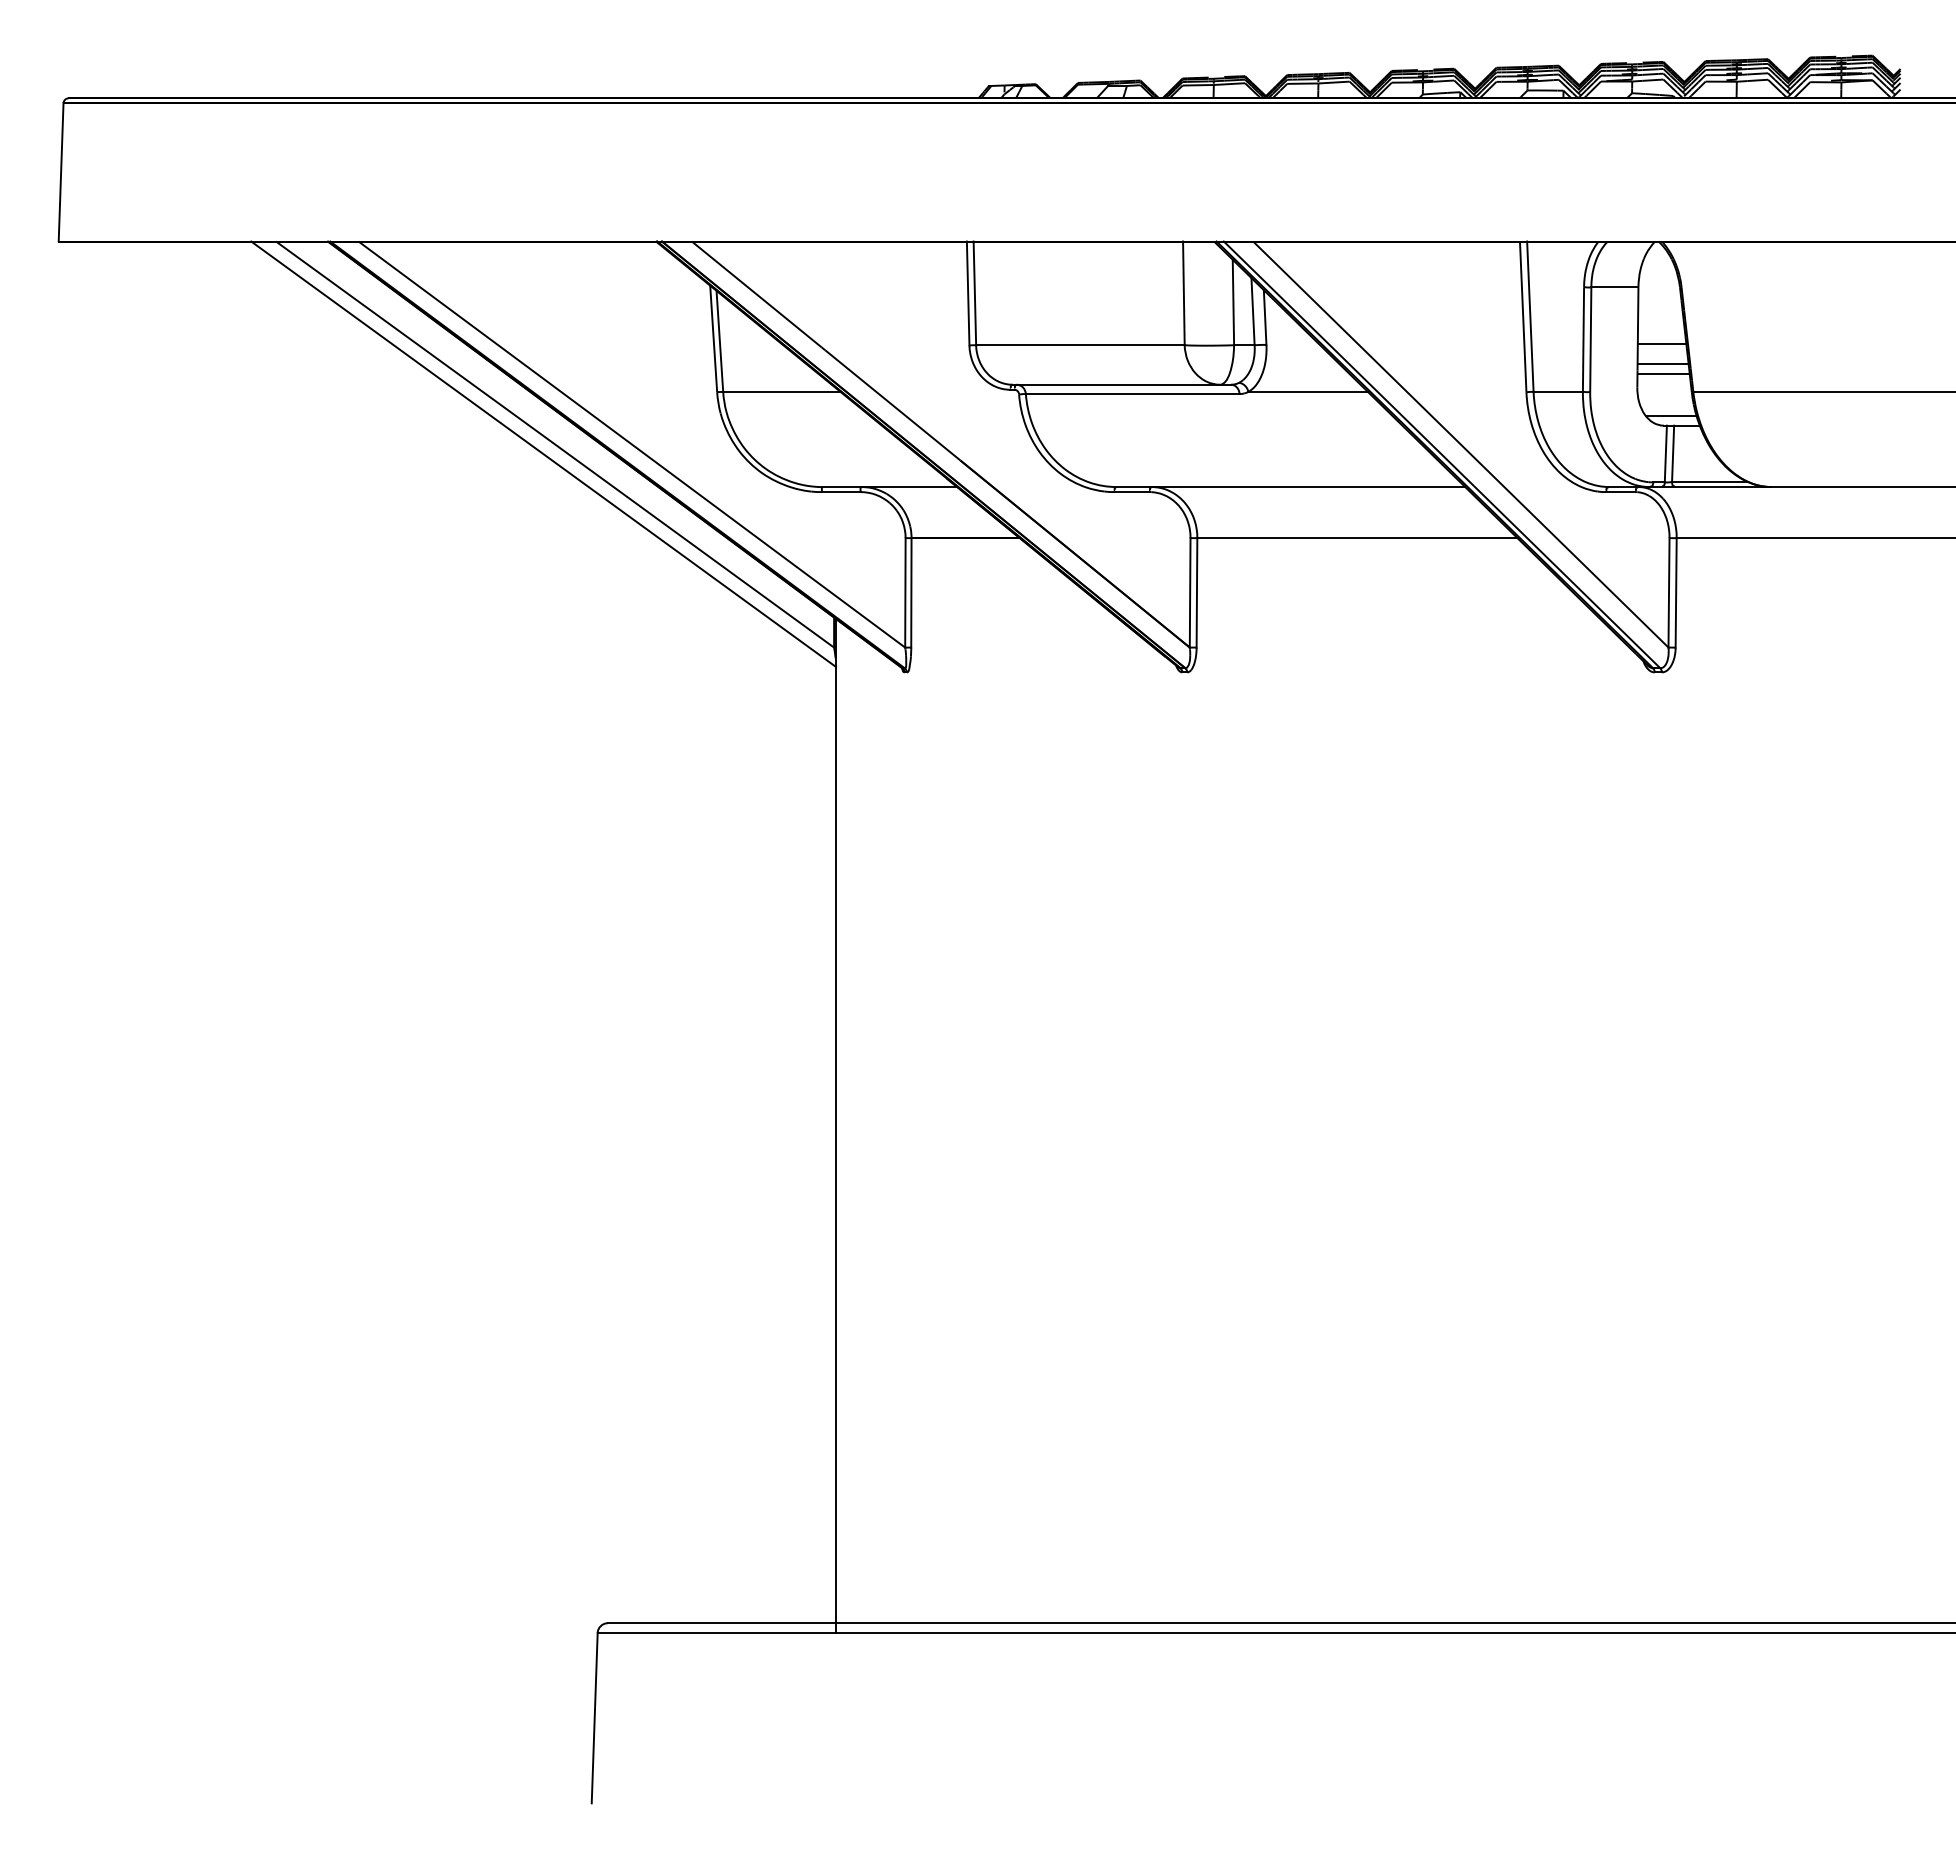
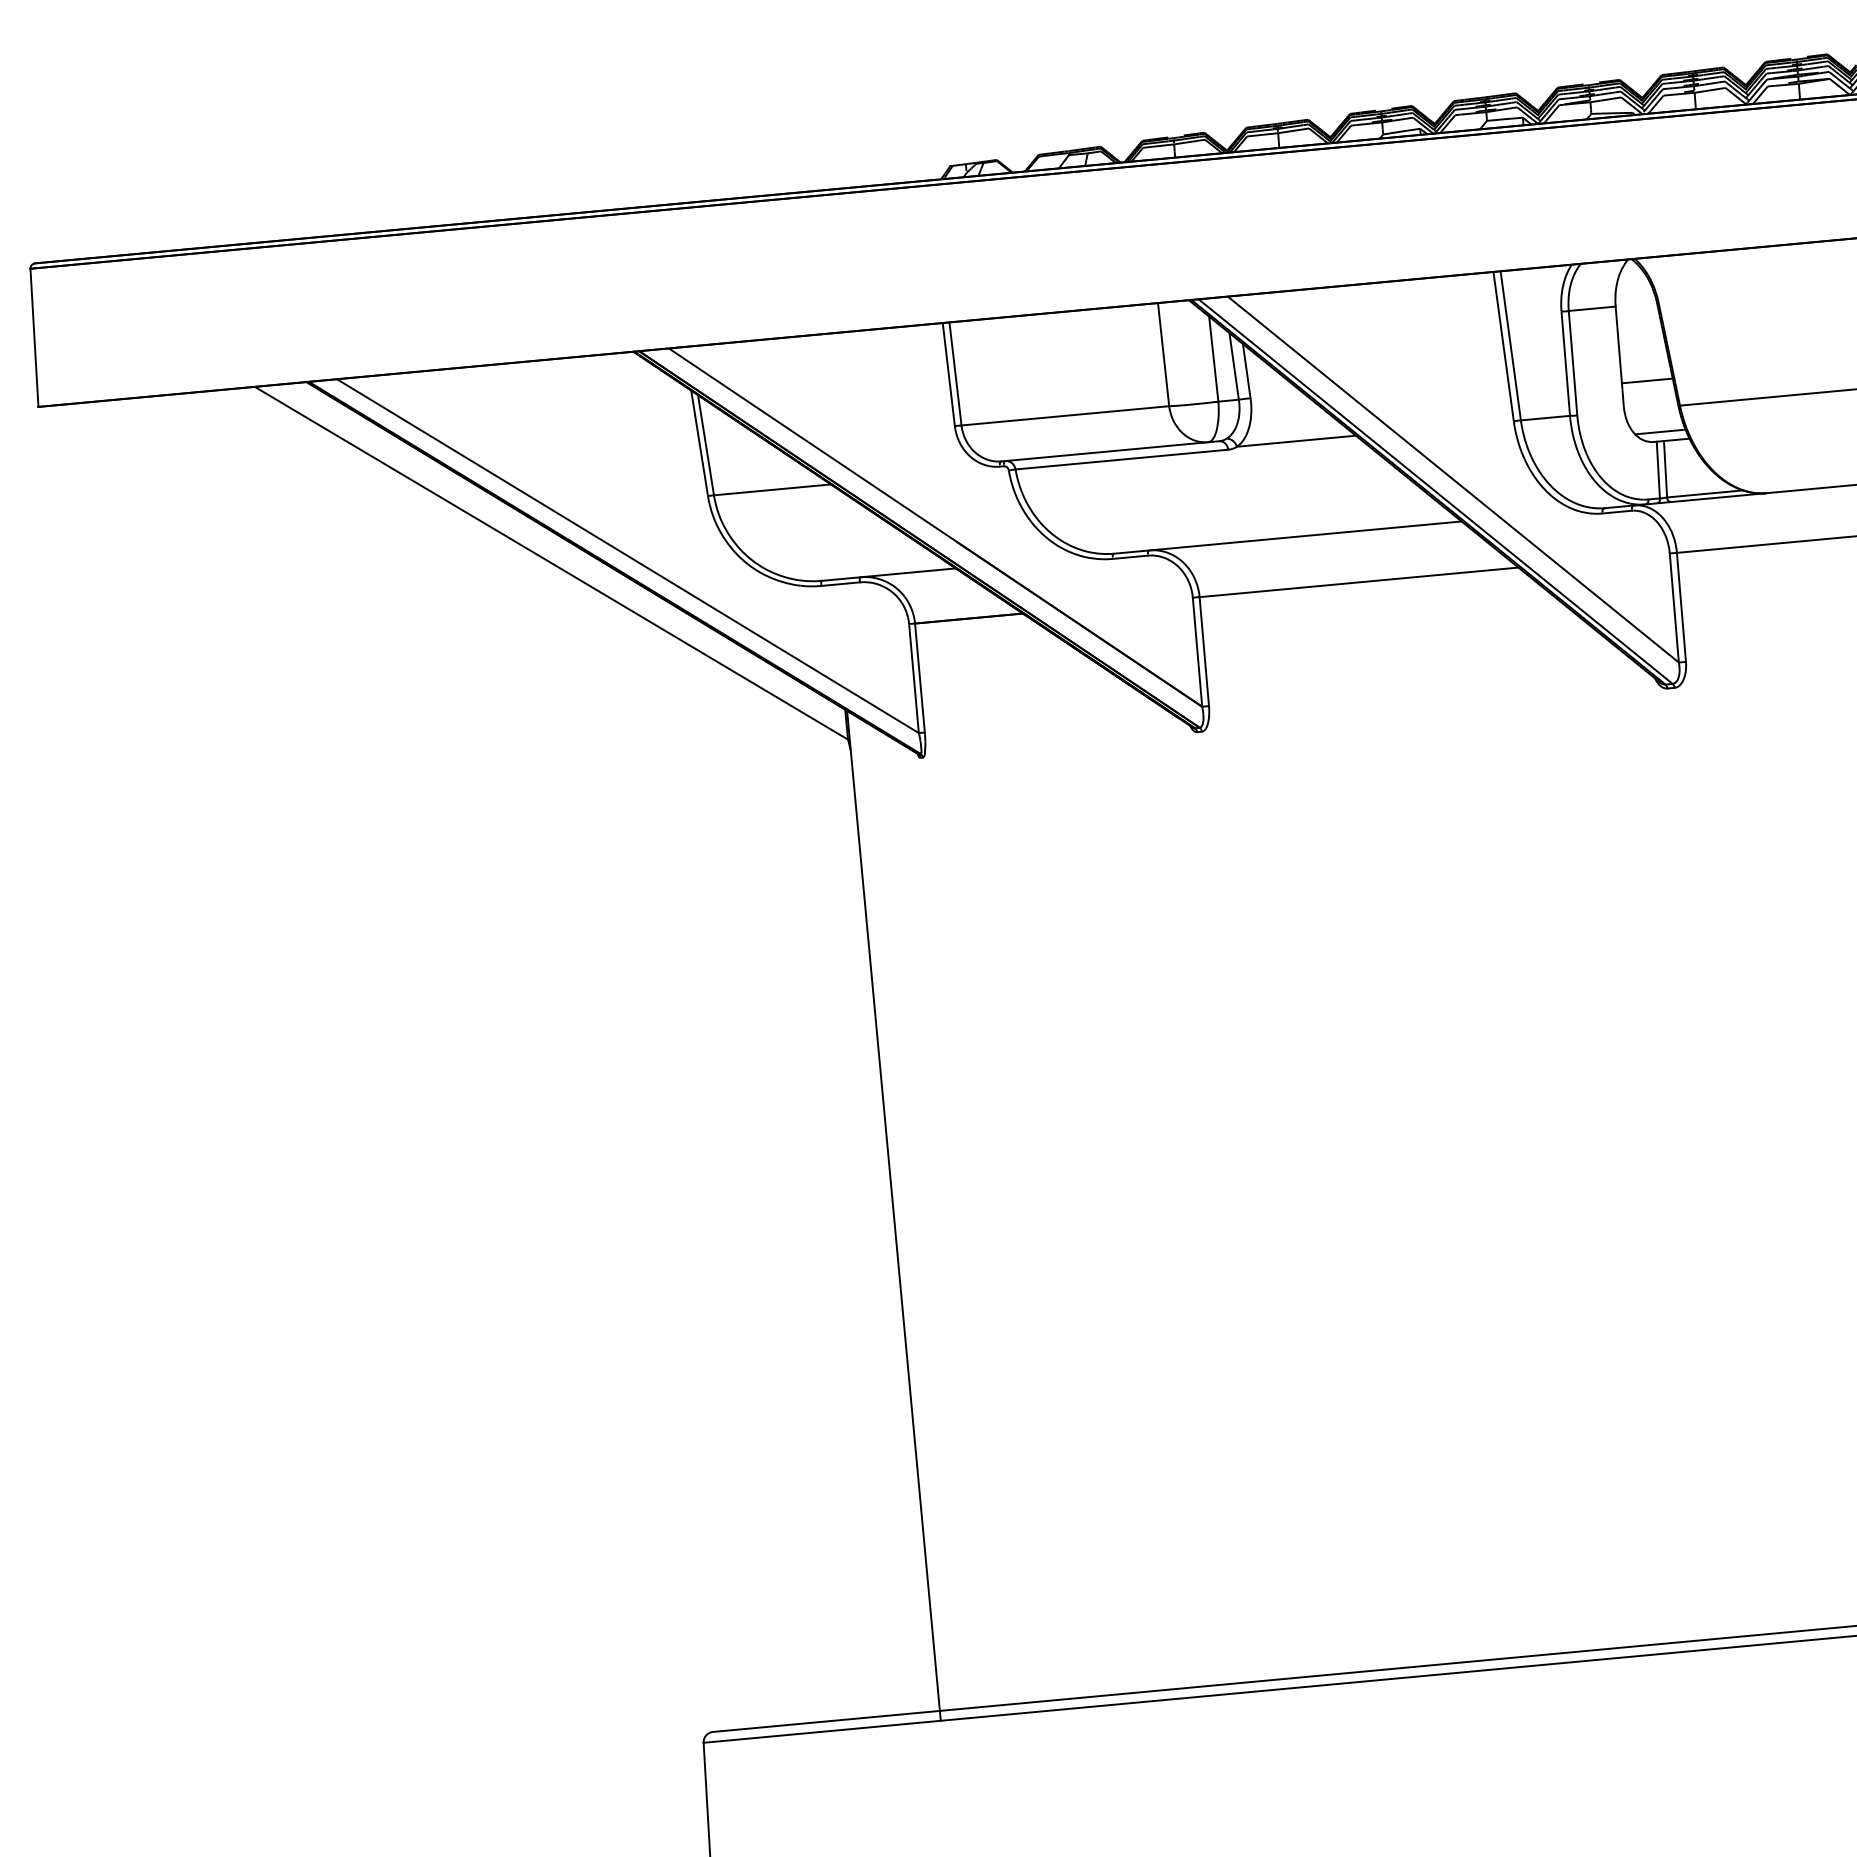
line: (1661, 344) -> (1643, 361), removed
line: (1663, 373) -> (1648, 390), removed
line: (543, 453) -> (540, 573), removed

